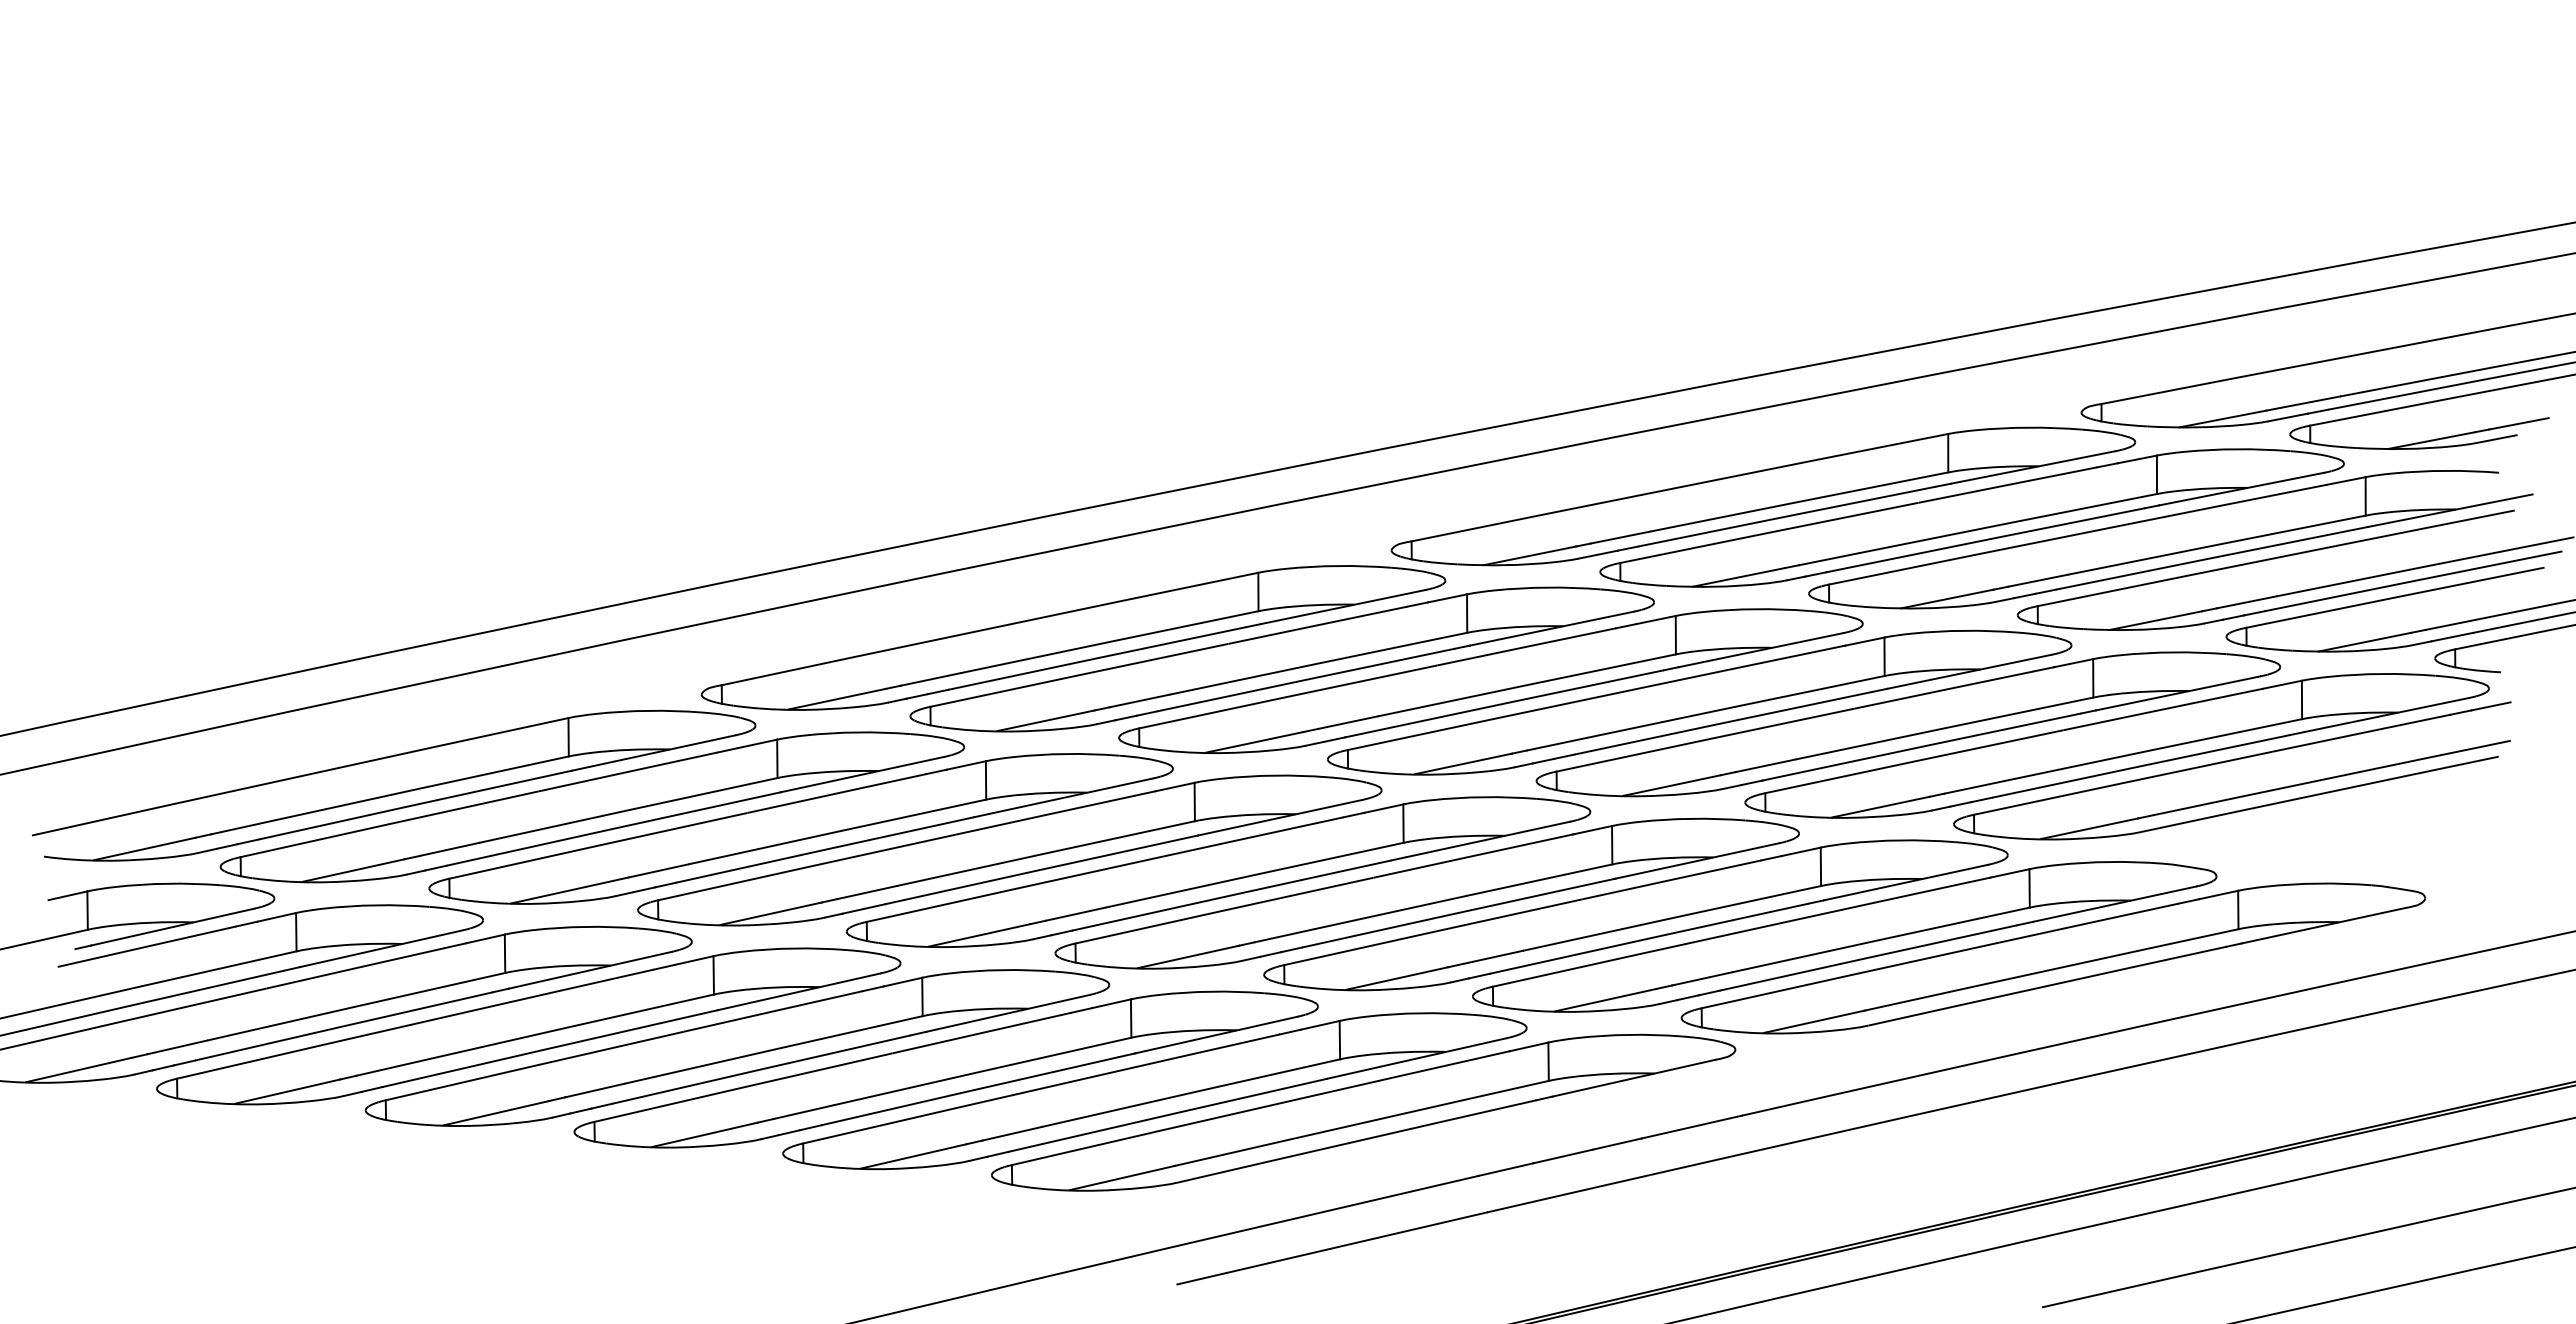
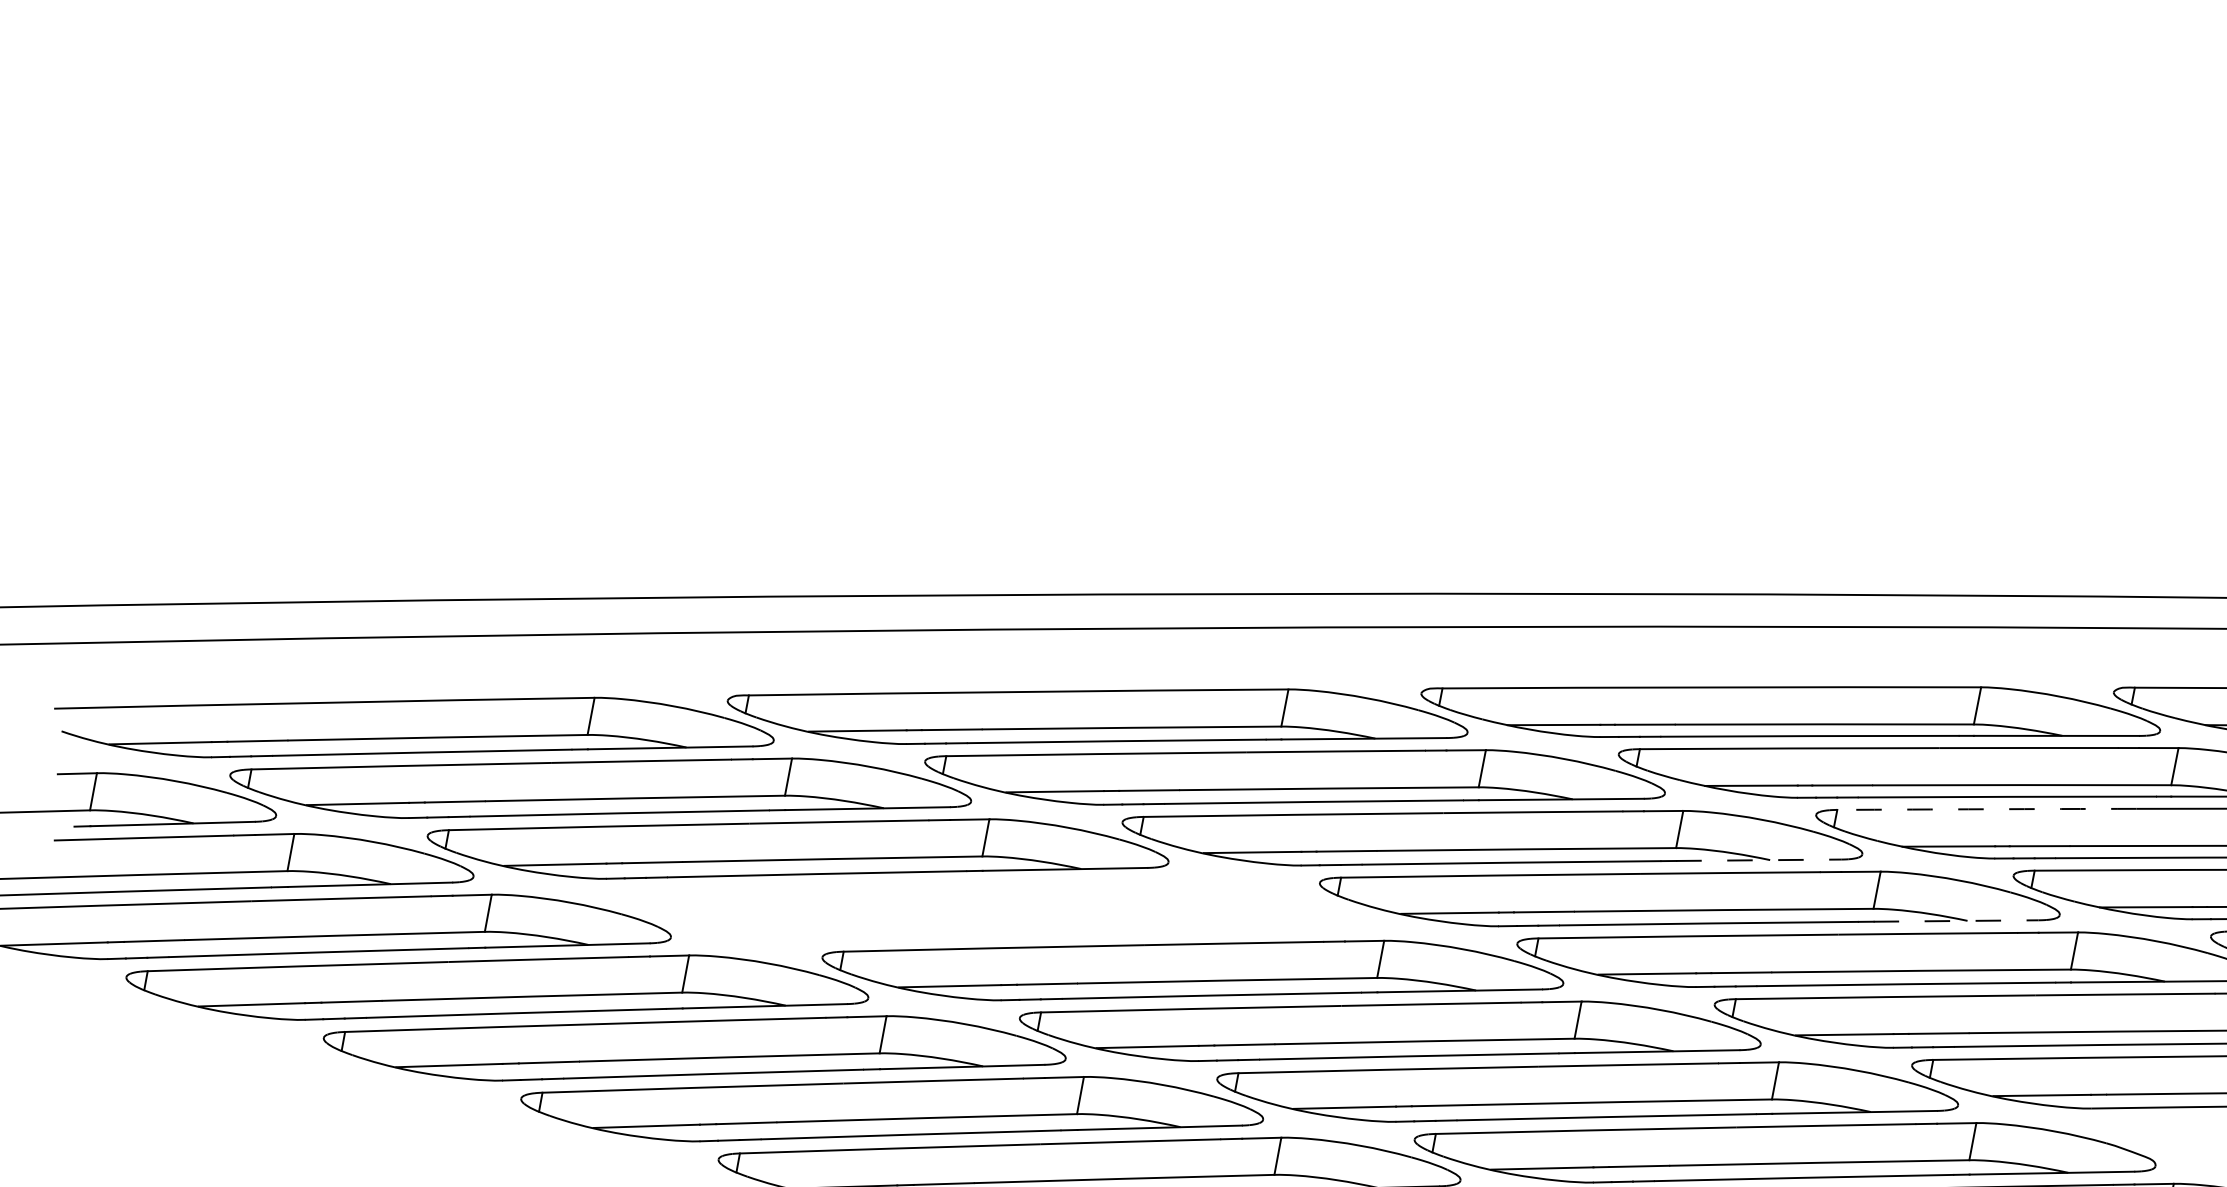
arc: (1978, 554) -> (1987, 809), solid -> dashed
line: (1760, 650) -> (1758, 860), solid -> dashed
line: (1969, 671) -> (1956, 920), solid -> dashed
part: (1009, 850) -> (995, 910), removed

